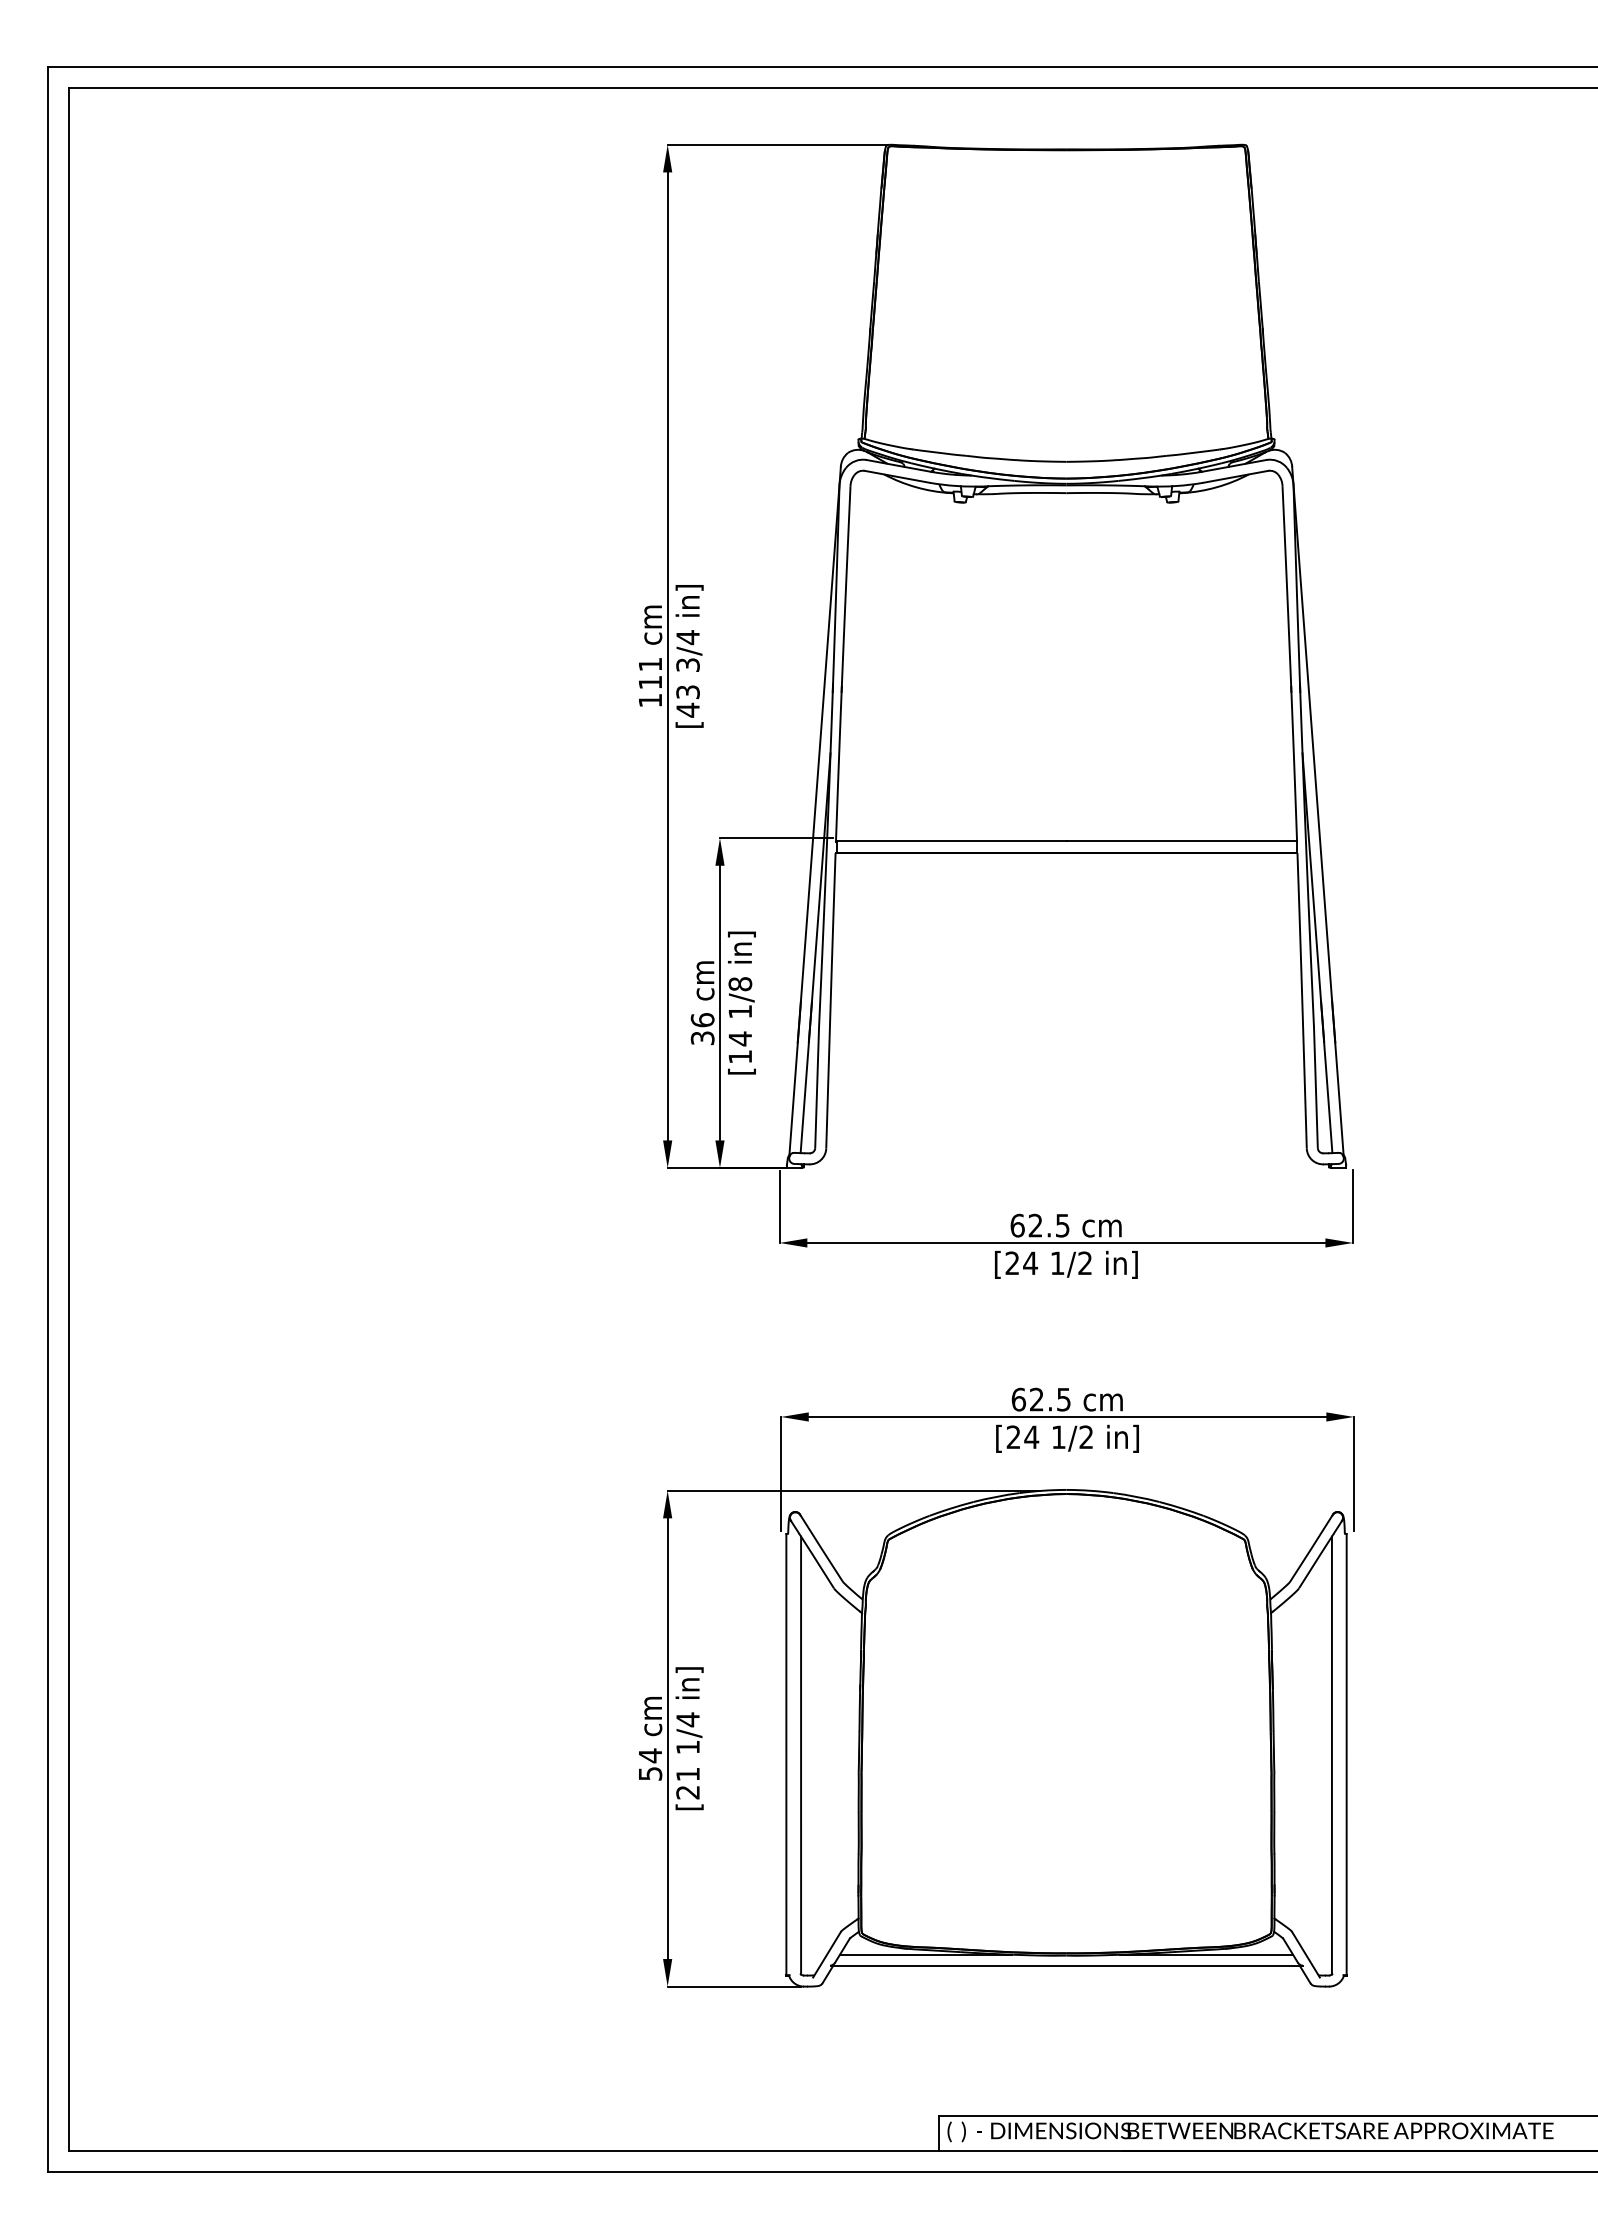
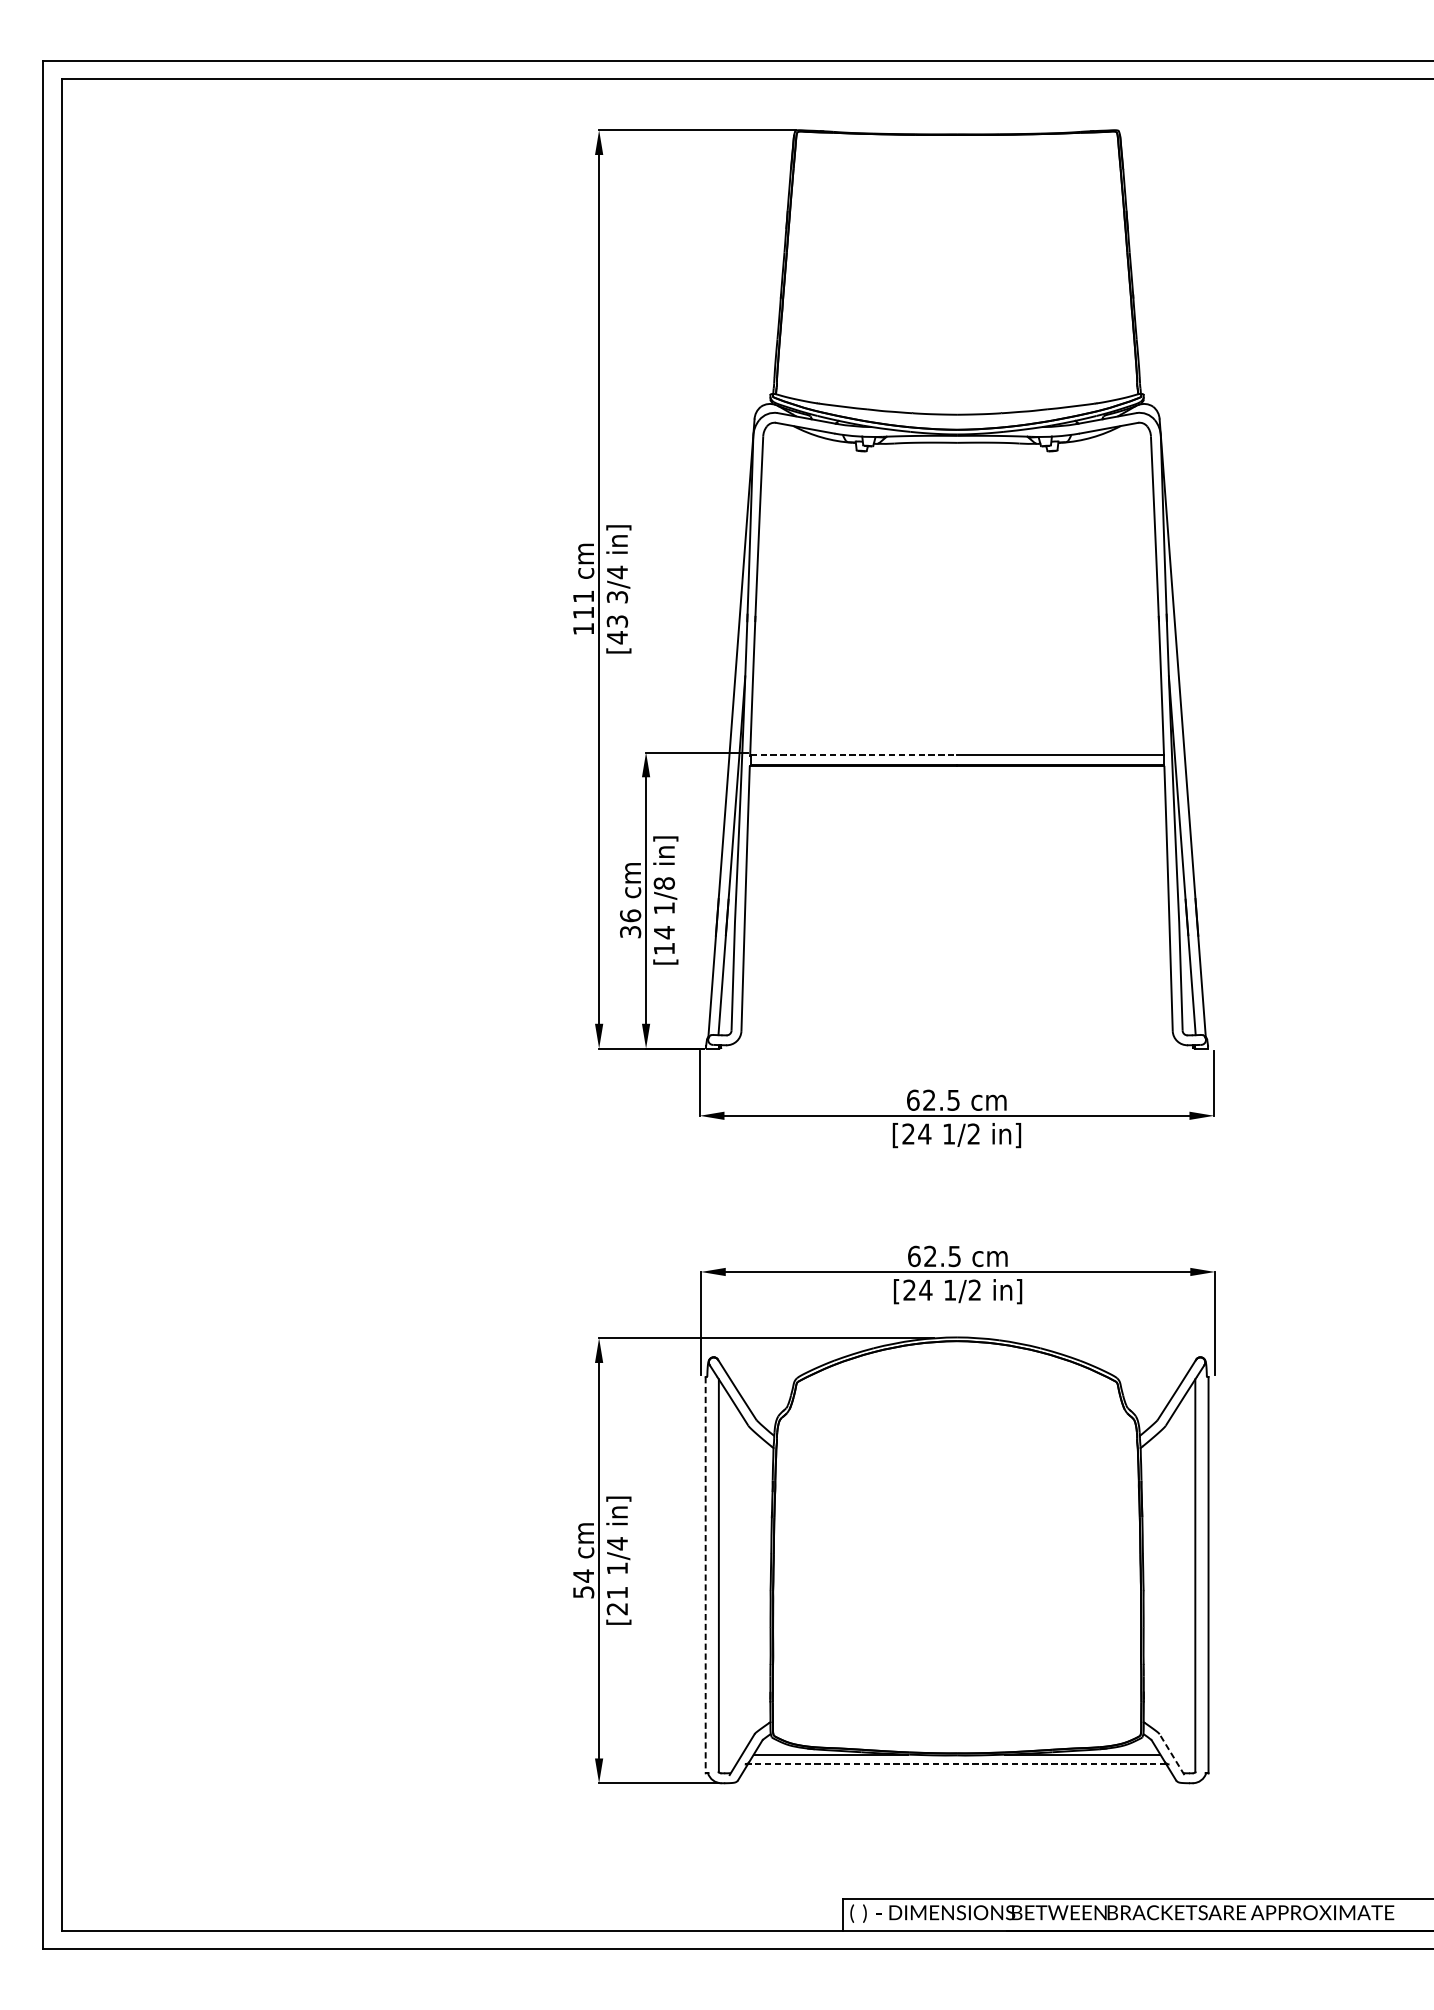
line: (951, 841) -> (853, 755), solid -> dashed
line: (786, 1754) -> (705, 1574), solid -> dashed
line: (1306, 1954) -> (1172, 1754), solid -> dashed
line: (1066, 1965) -> (957, 1764), solid -> dashed

